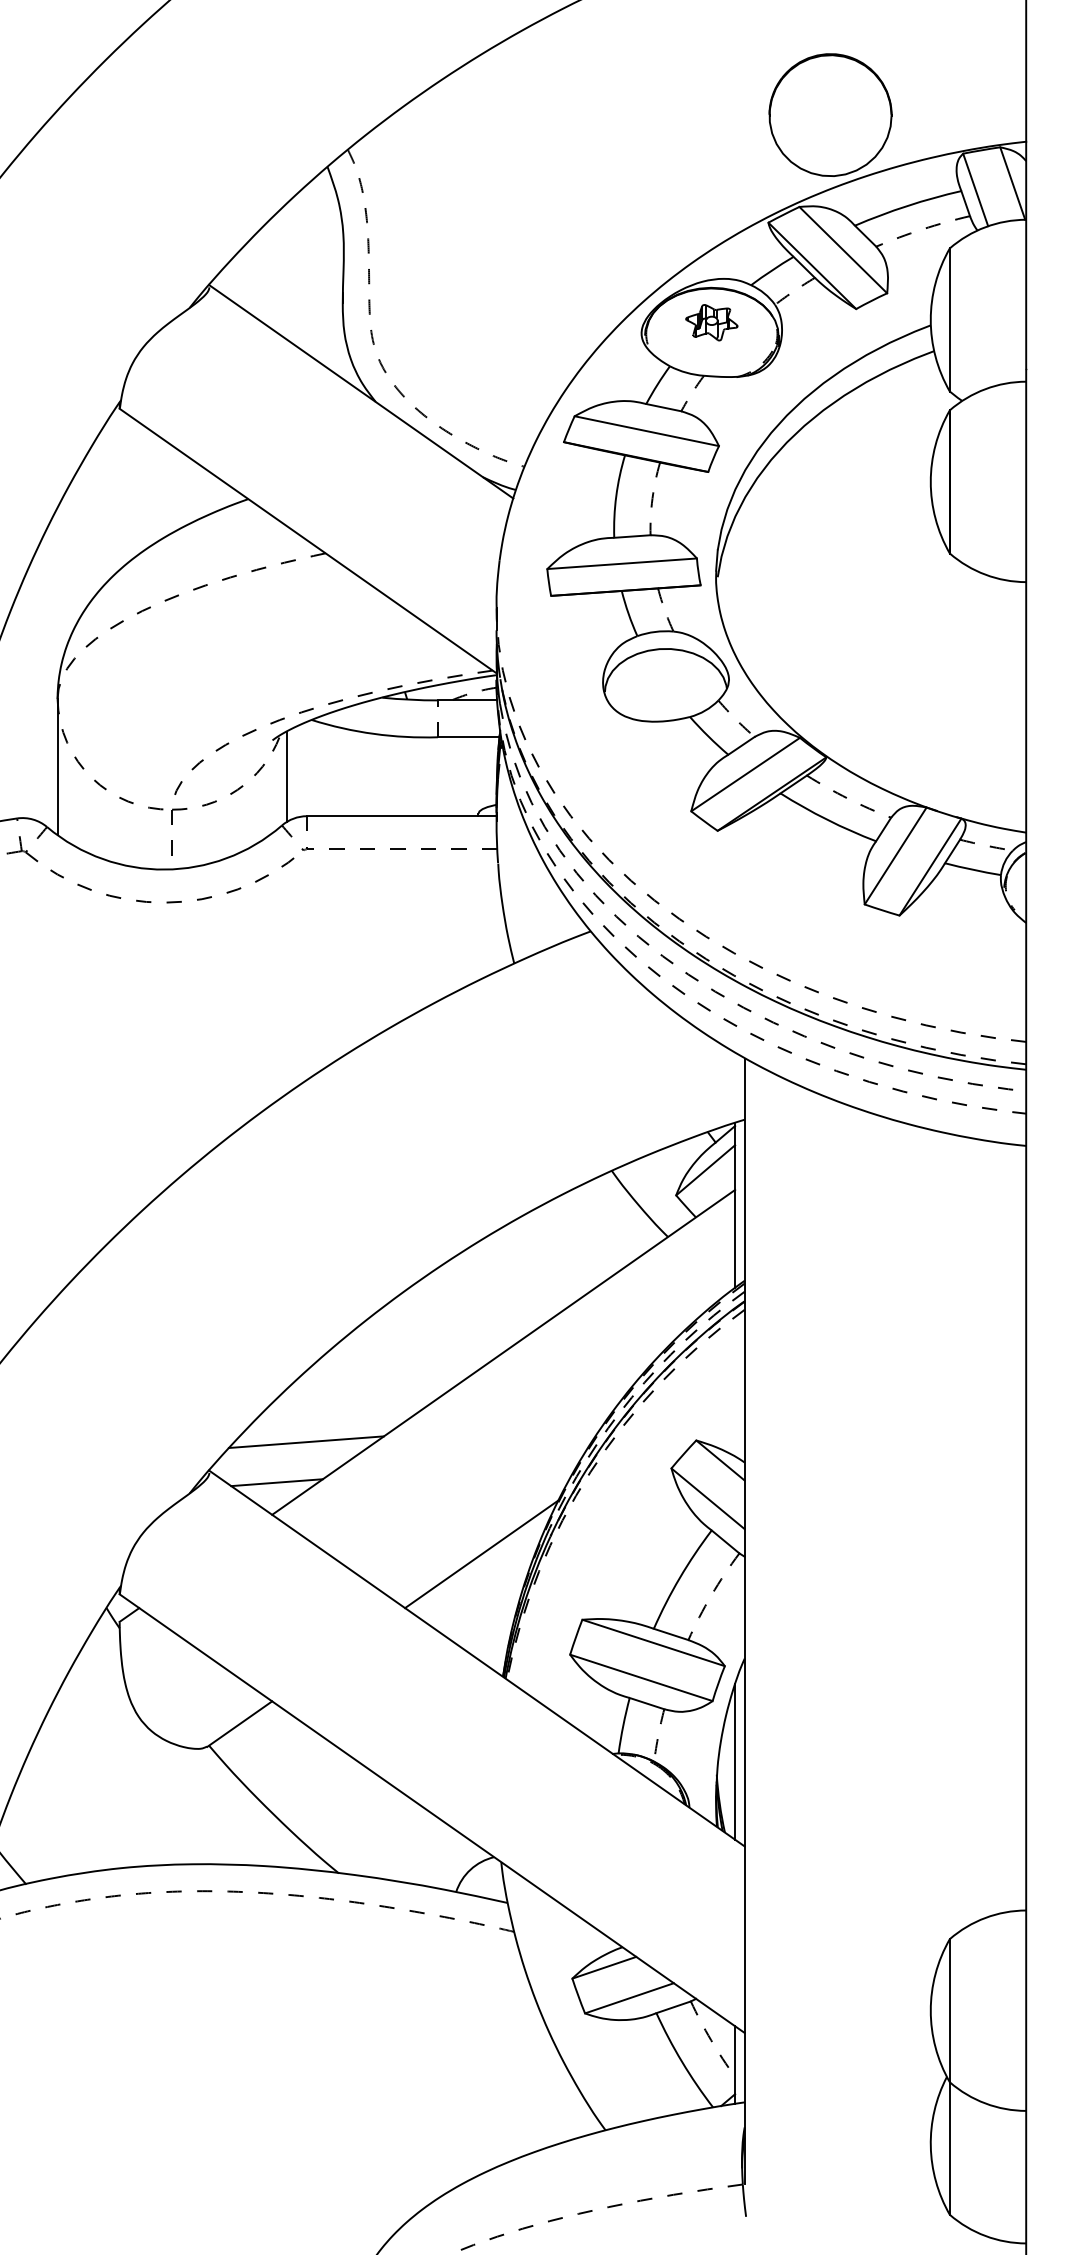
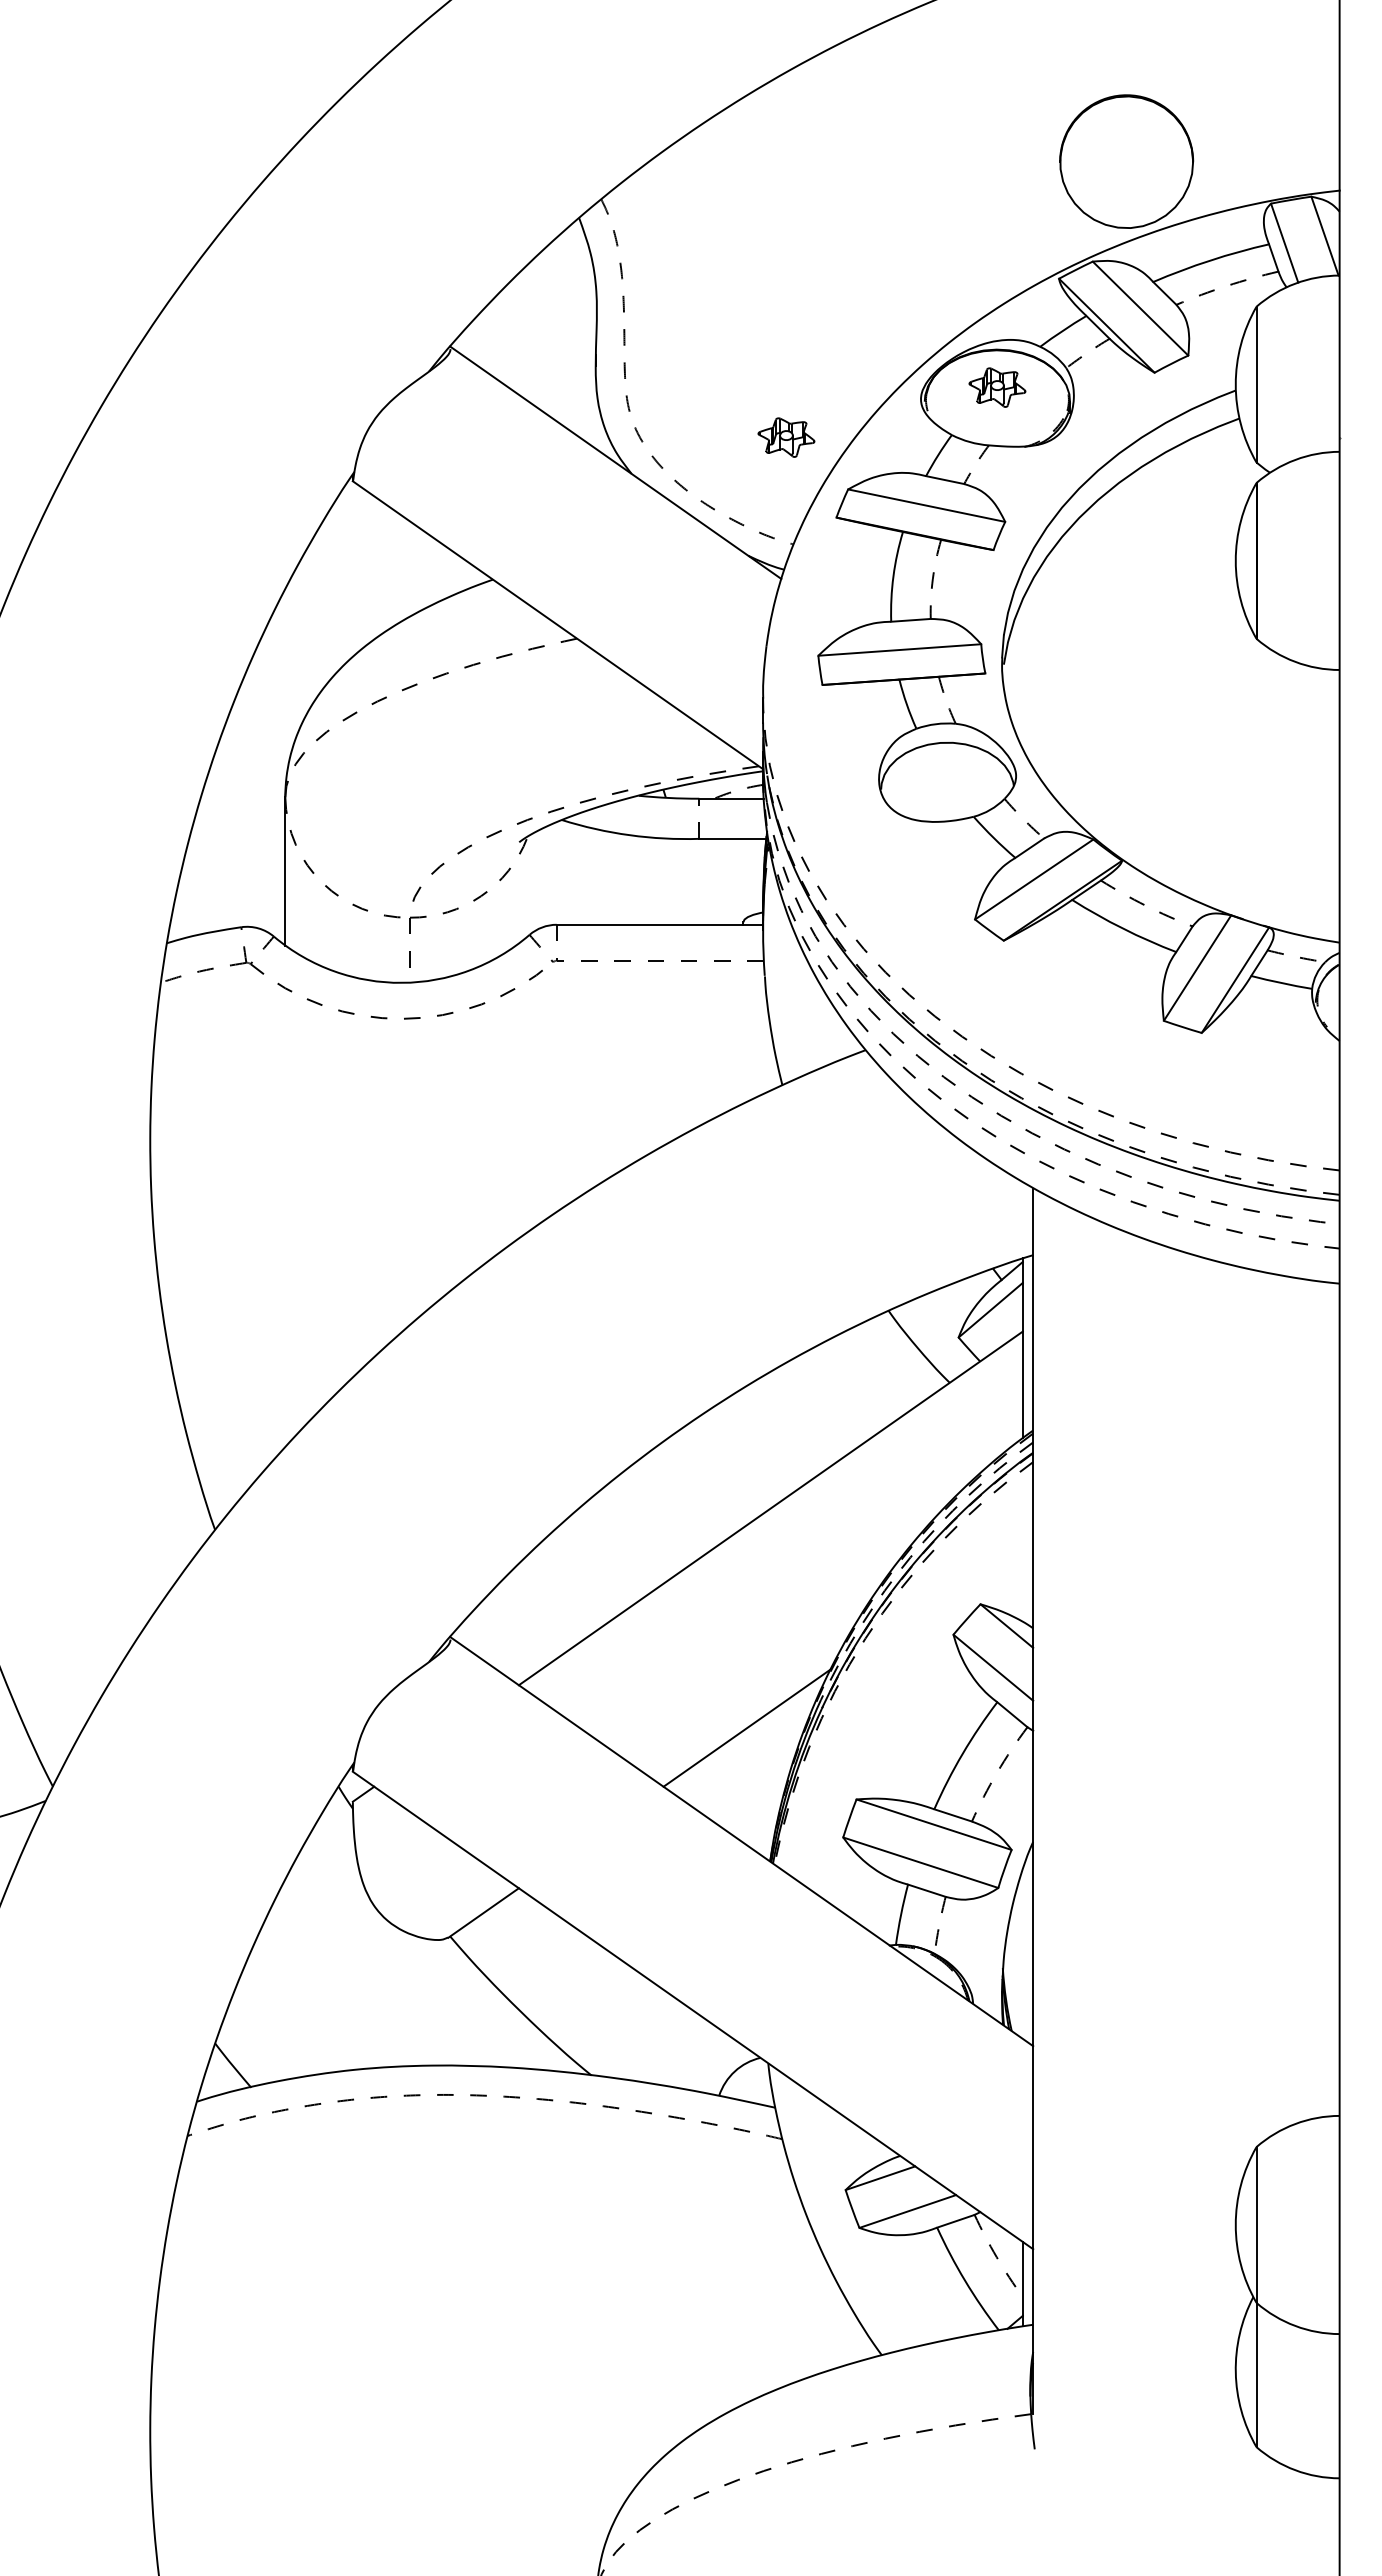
part: (518, 368) -> (786, 437), added
line: (286, 776) -> (534, 881), removed
line: (305, 1441) -> (555, 1605), removed
line: (277, 1482) -> (524, 1649), removed
line: (734, 1761) -> (1022, 1953), removed

